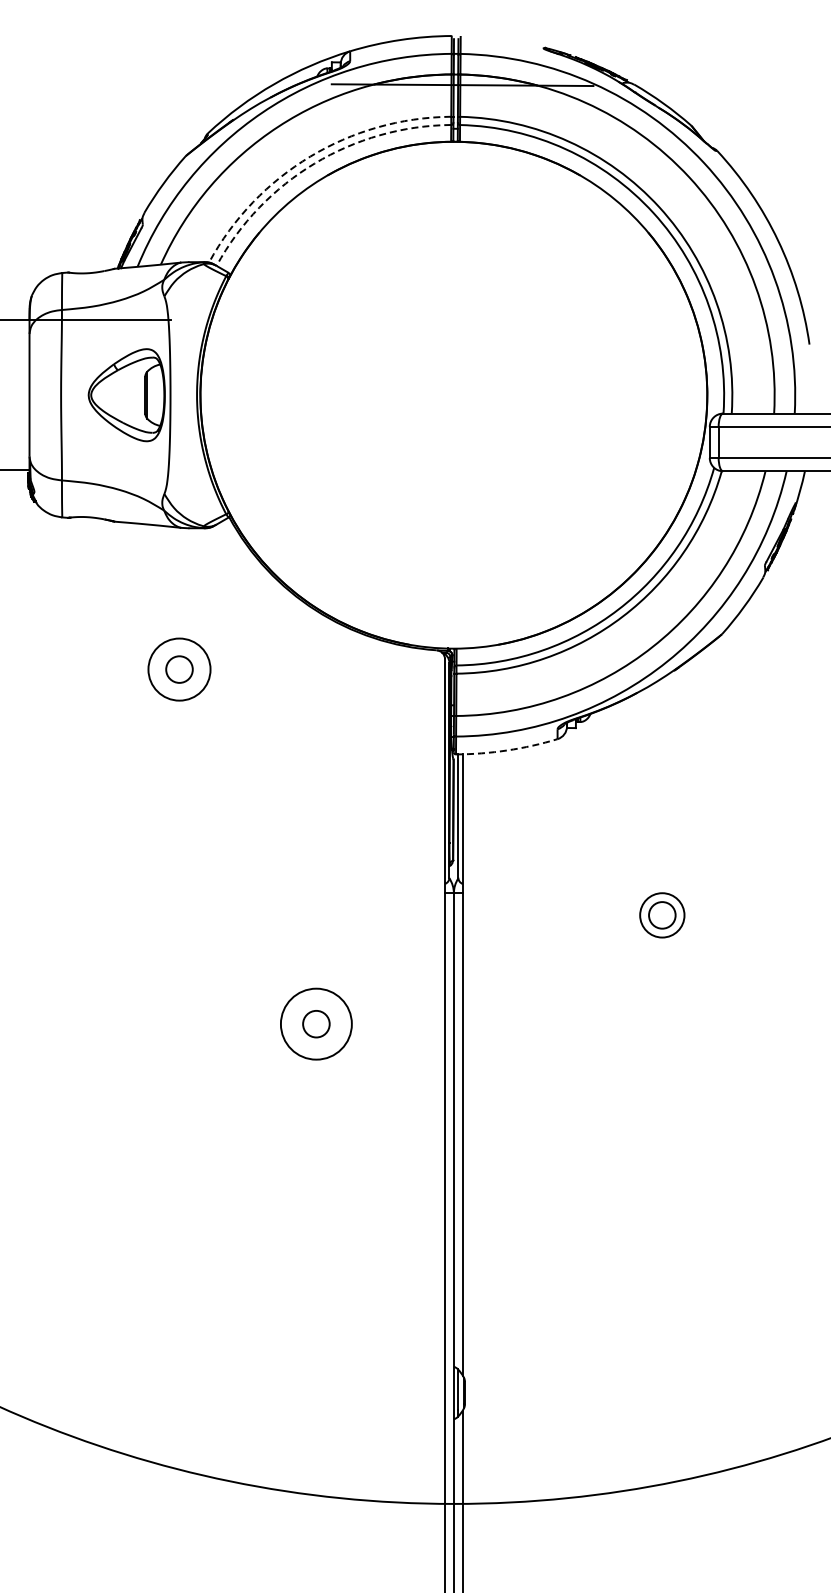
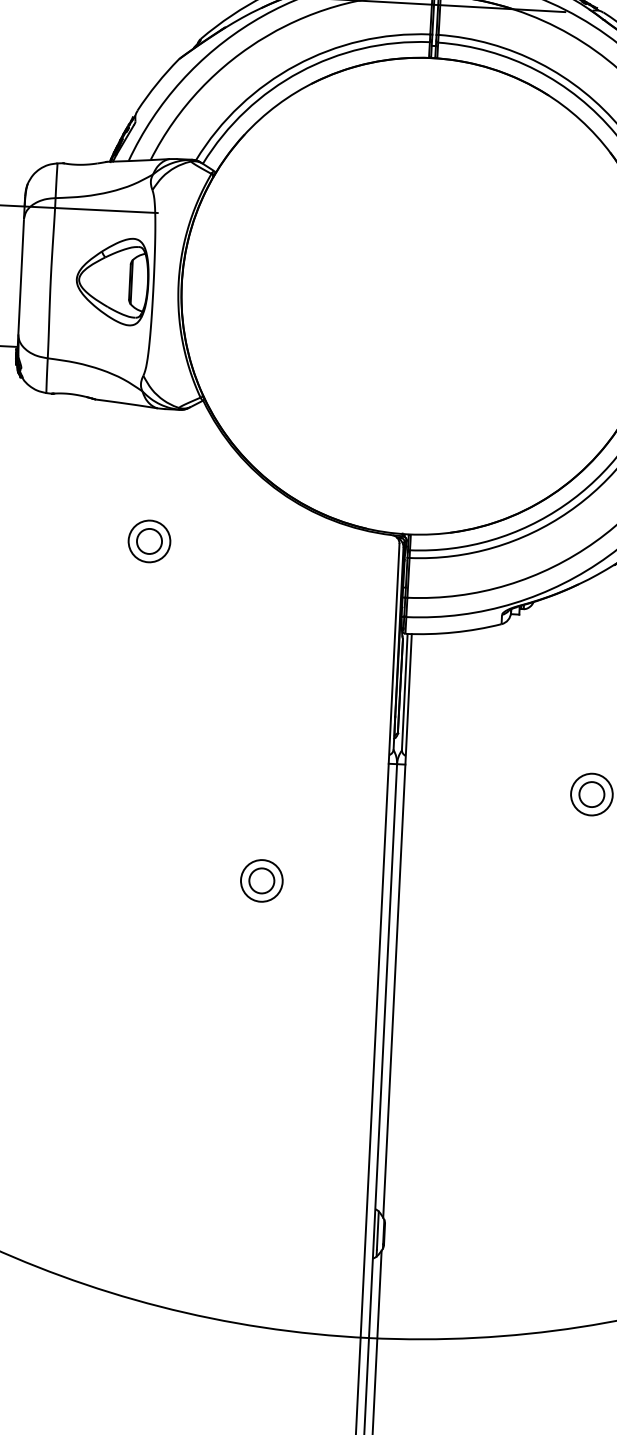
arc: (310, 156) -> (296, 65), dashed -> solid
arc: (314, 163) -> (299, 72), dashed -> solid
circle: (179, 669) -> (149, 541), size x0.71
arc: (507, 750) -> (453, 632), dashed -> solid
circle: (316, 1024) -> (261, 881), size x0.62

